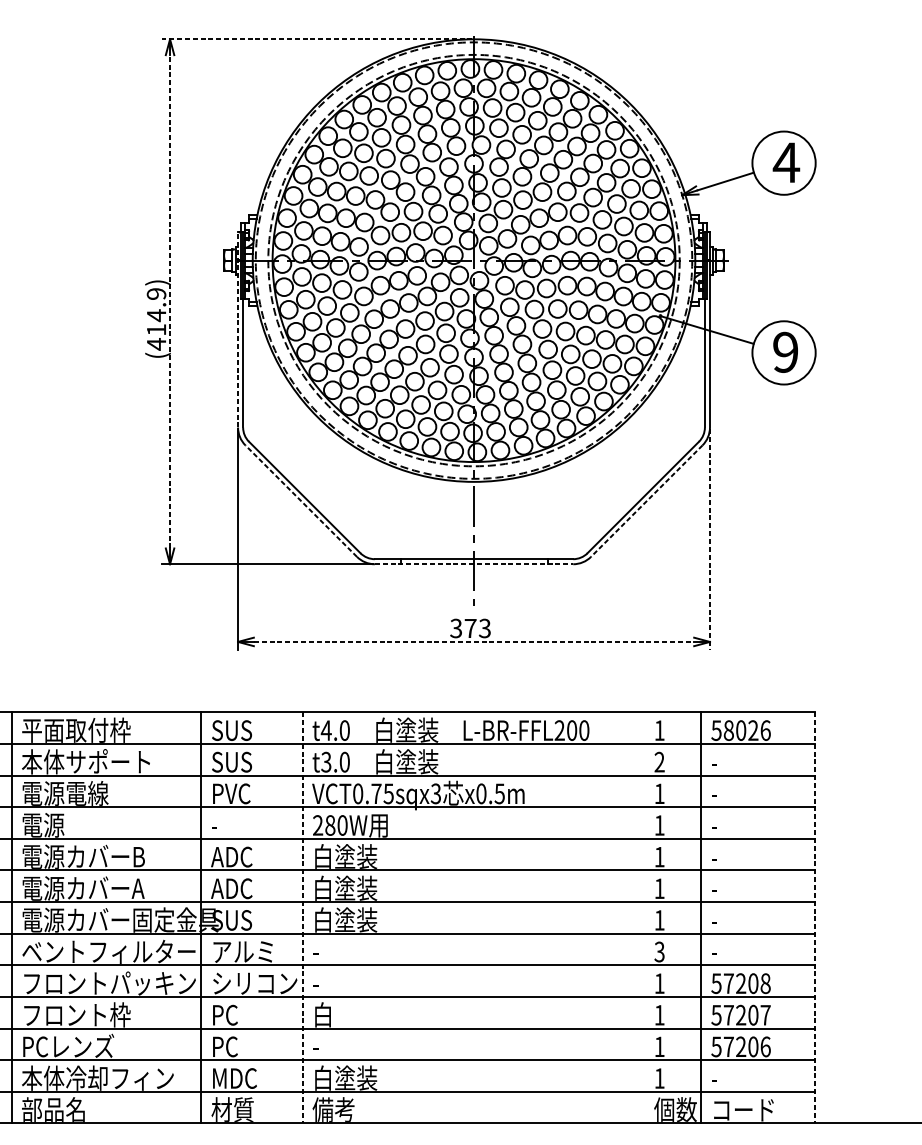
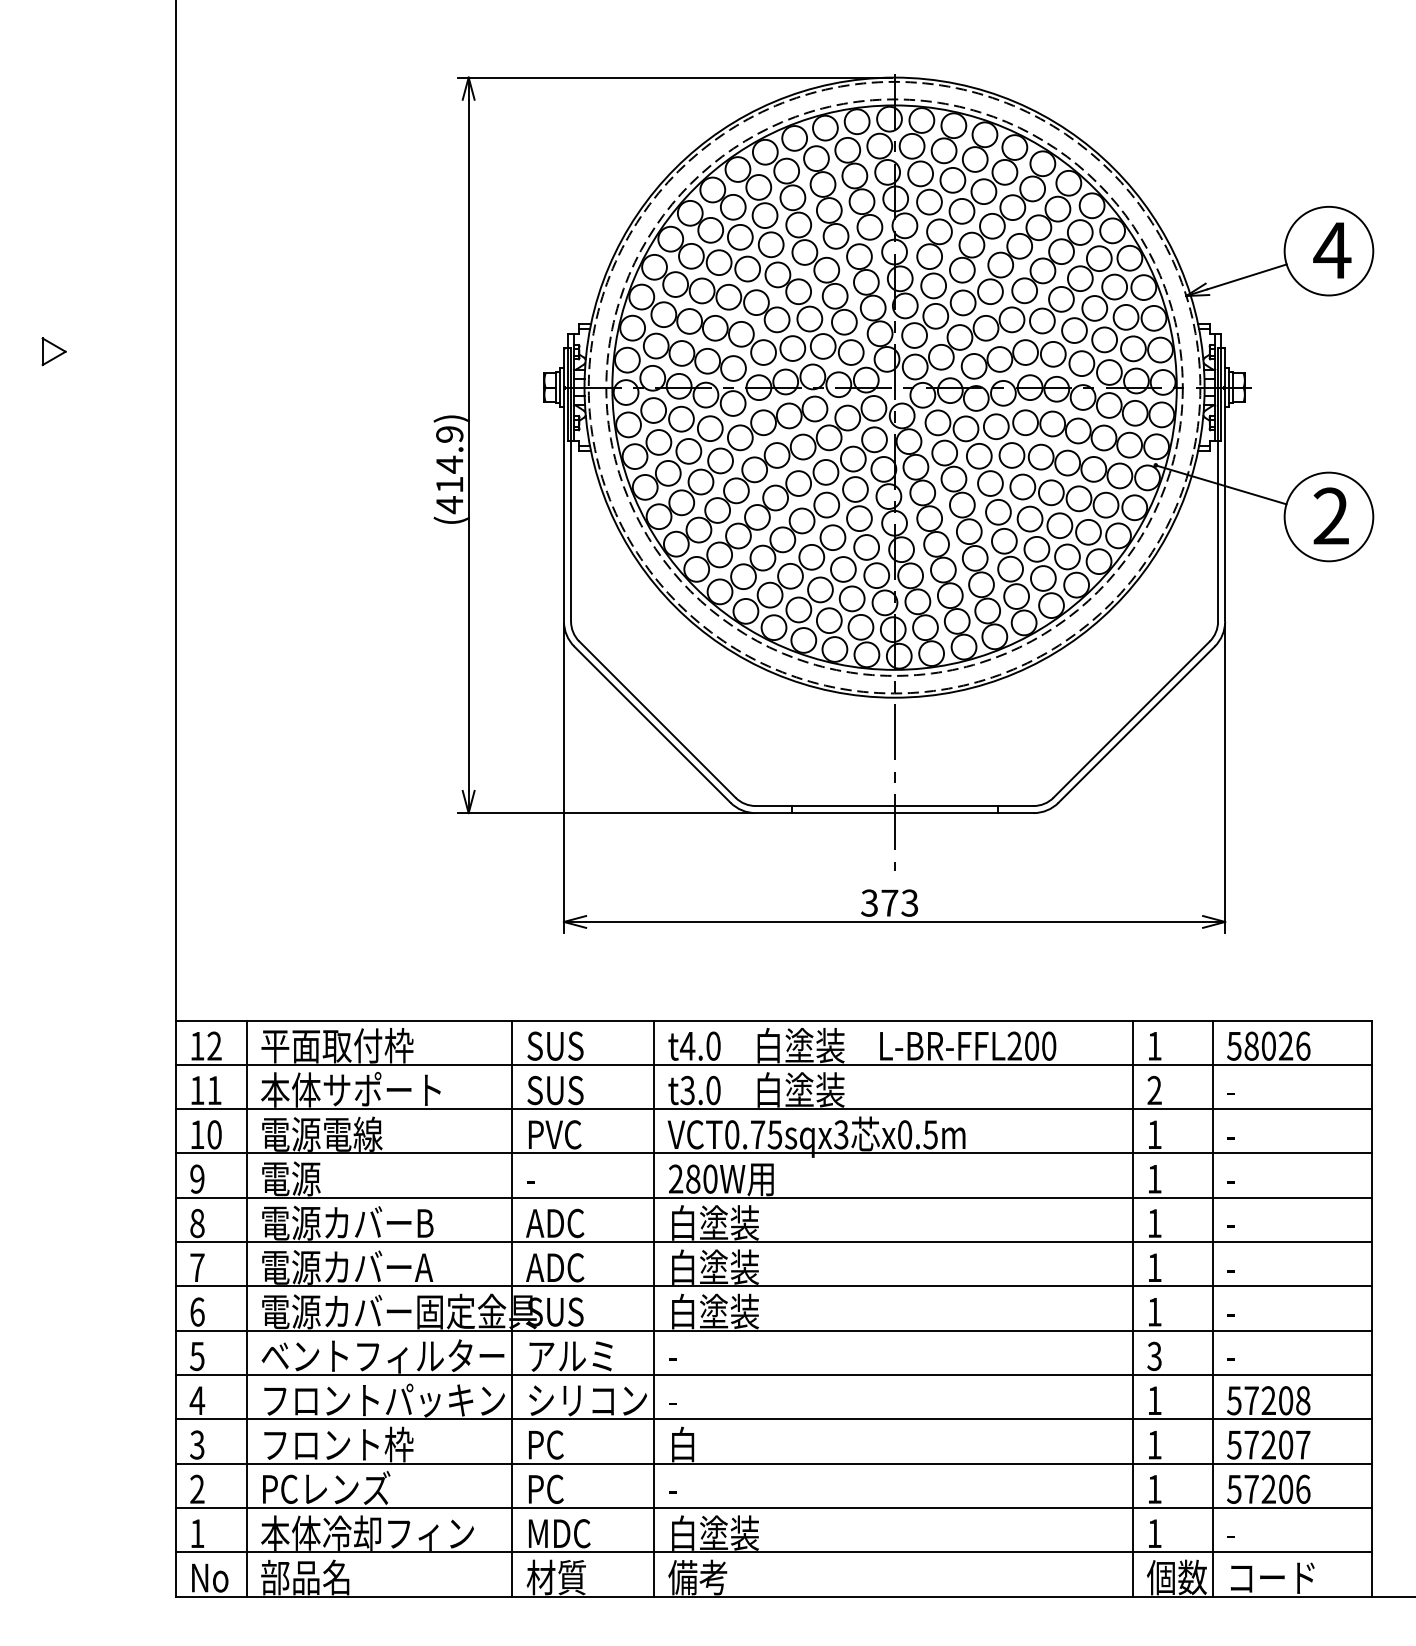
line: (316, 39) -> (674, 77), dashed -> solid
line: (169, 301) -> (468, 445), dashed -> solid
line: (237, 329) -> (563, 484), dashed -> solid
text: (785, 352) -> (1330, 516), 9 -> 2
line: (301, 501) -> (652, 724), dashed -> solid
line: (646, 501) -> (1136, 725), dashed -> solid
line: (710, 539) -> (1225, 778), dashed -> solid
line: (473, 564) -> (894, 813), dashed -> solid
line: (474, 641) -> (895, 921), dashed -> solid
line: (643, 917) -> (1132, 1308), added
line: (302, 918) -> (654, 1309), dashed -> solid
line: (815, 918) -> (1372, 1309), dashed -> solid

